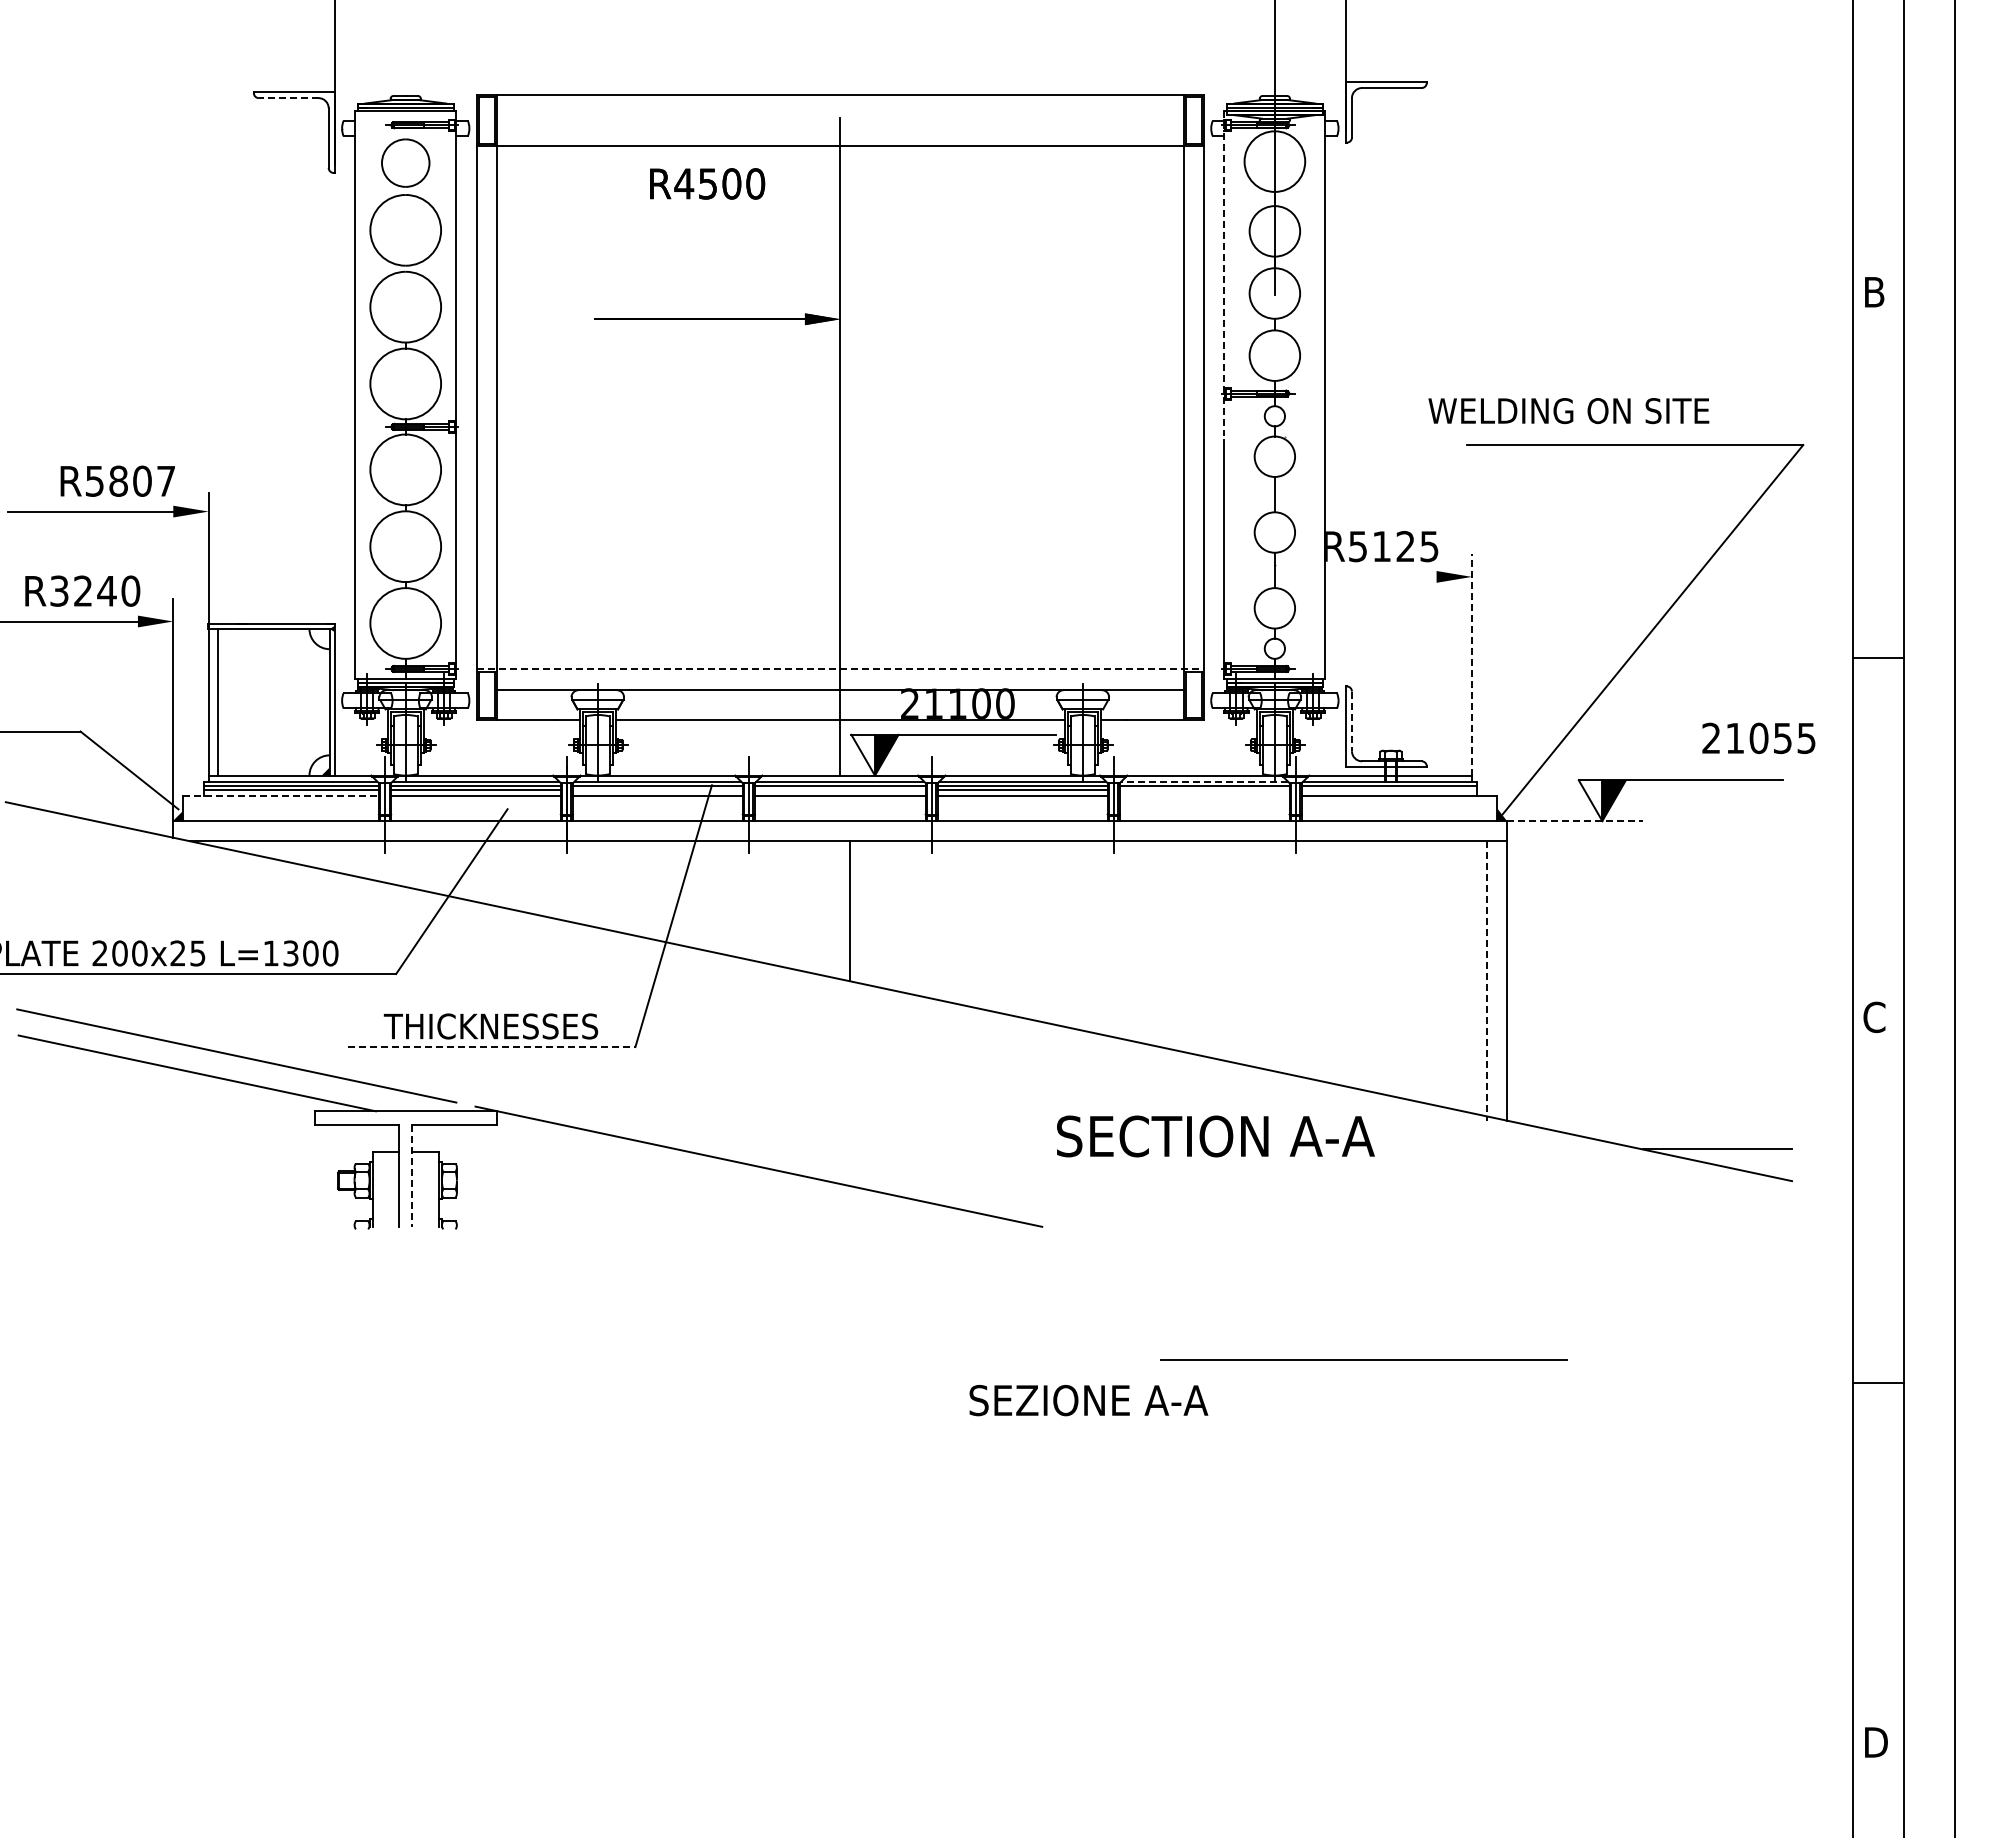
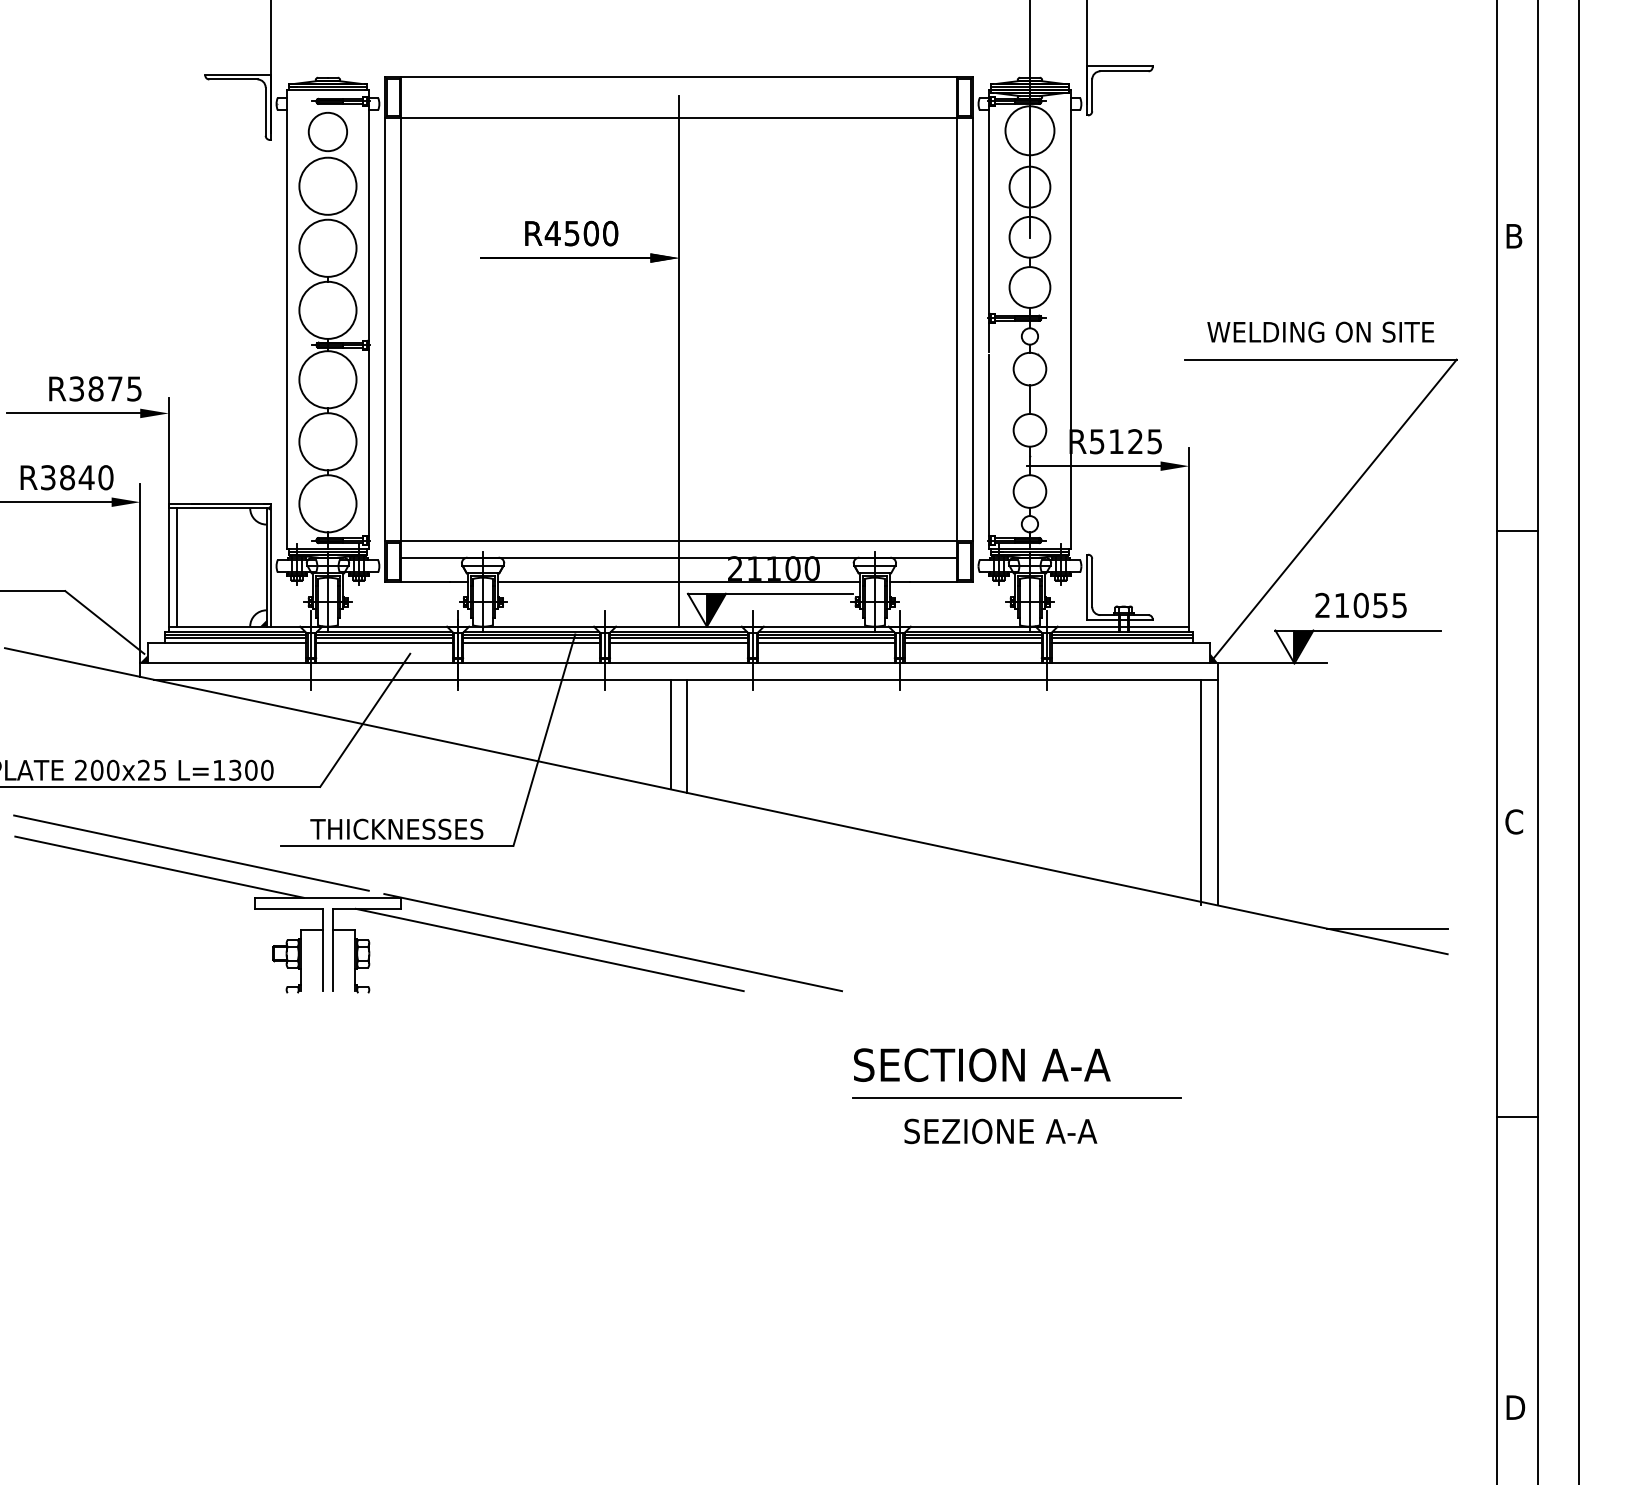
line: (288, 98) -> (233, 79), dashed -> solid
text: (707, 183) -> (571, 233), moved
line: (1224, 274) -> (989, 221), dashed -> solid
text: (1568, 411) -> (1320, 332), moved
text: (130, 480) -> (105, 388), R5807 -> R3875
line: (1353, 576) -> (1093, 465), added
text: (83, 590) -> (67, 477), R3240 -> R3840
line: (1471, 664) -> (1188, 536), dashed -> solid
line: (840, 669) -> (679, 540), dashed -> solid
line: (1351, 721) -> (1091, 582), dashed -> solid
text: (1758, 737) -> (1360, 604), moved
line: (1204, 781) -> (973, 631), dashed -> solid
line: (657, 789) -> (531, 637), added
line: (839, 789) -> (678, 637), added
line: (1204, 789) -> (973, 637), added
line: (1389, 789) -> (1122, 637), added
line: (281, 795) -> (227, 642), dashed -> solid
line: (1204, 795) -> (973, 642), added
line: (1575, 821) -> (1272, 663), dashed -> solid
line: (830, 909) -> (671, 734), added
line: (1487, 981) -> (1201, 792), dashed -> solid
line: (491, 1047) -> (397, 846), dashed -> solid
text: (1215, 1136) -> (982, 1065), moved
line: (412, 1175) -> (333, 949), dashed -> solid
line: (680, 1175) -> (549, 949), added
line: (1363, 1359) -> (1016, 1098), moved
text: (1088, 1400) -> (1000, 1131), moved

